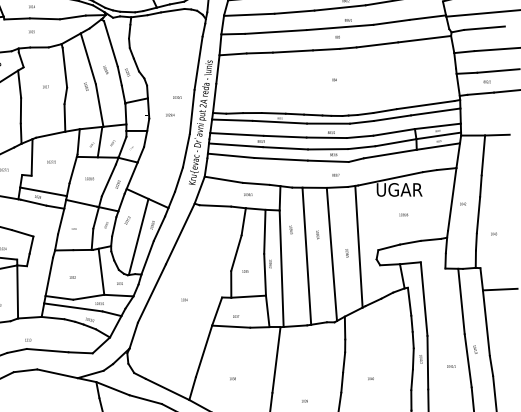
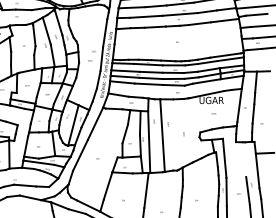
line: (359, 246) -> (190, 130), removed
line: (331, 254) -> (175, 134), removed
line: (461, 301) -> (244, 159), removed

